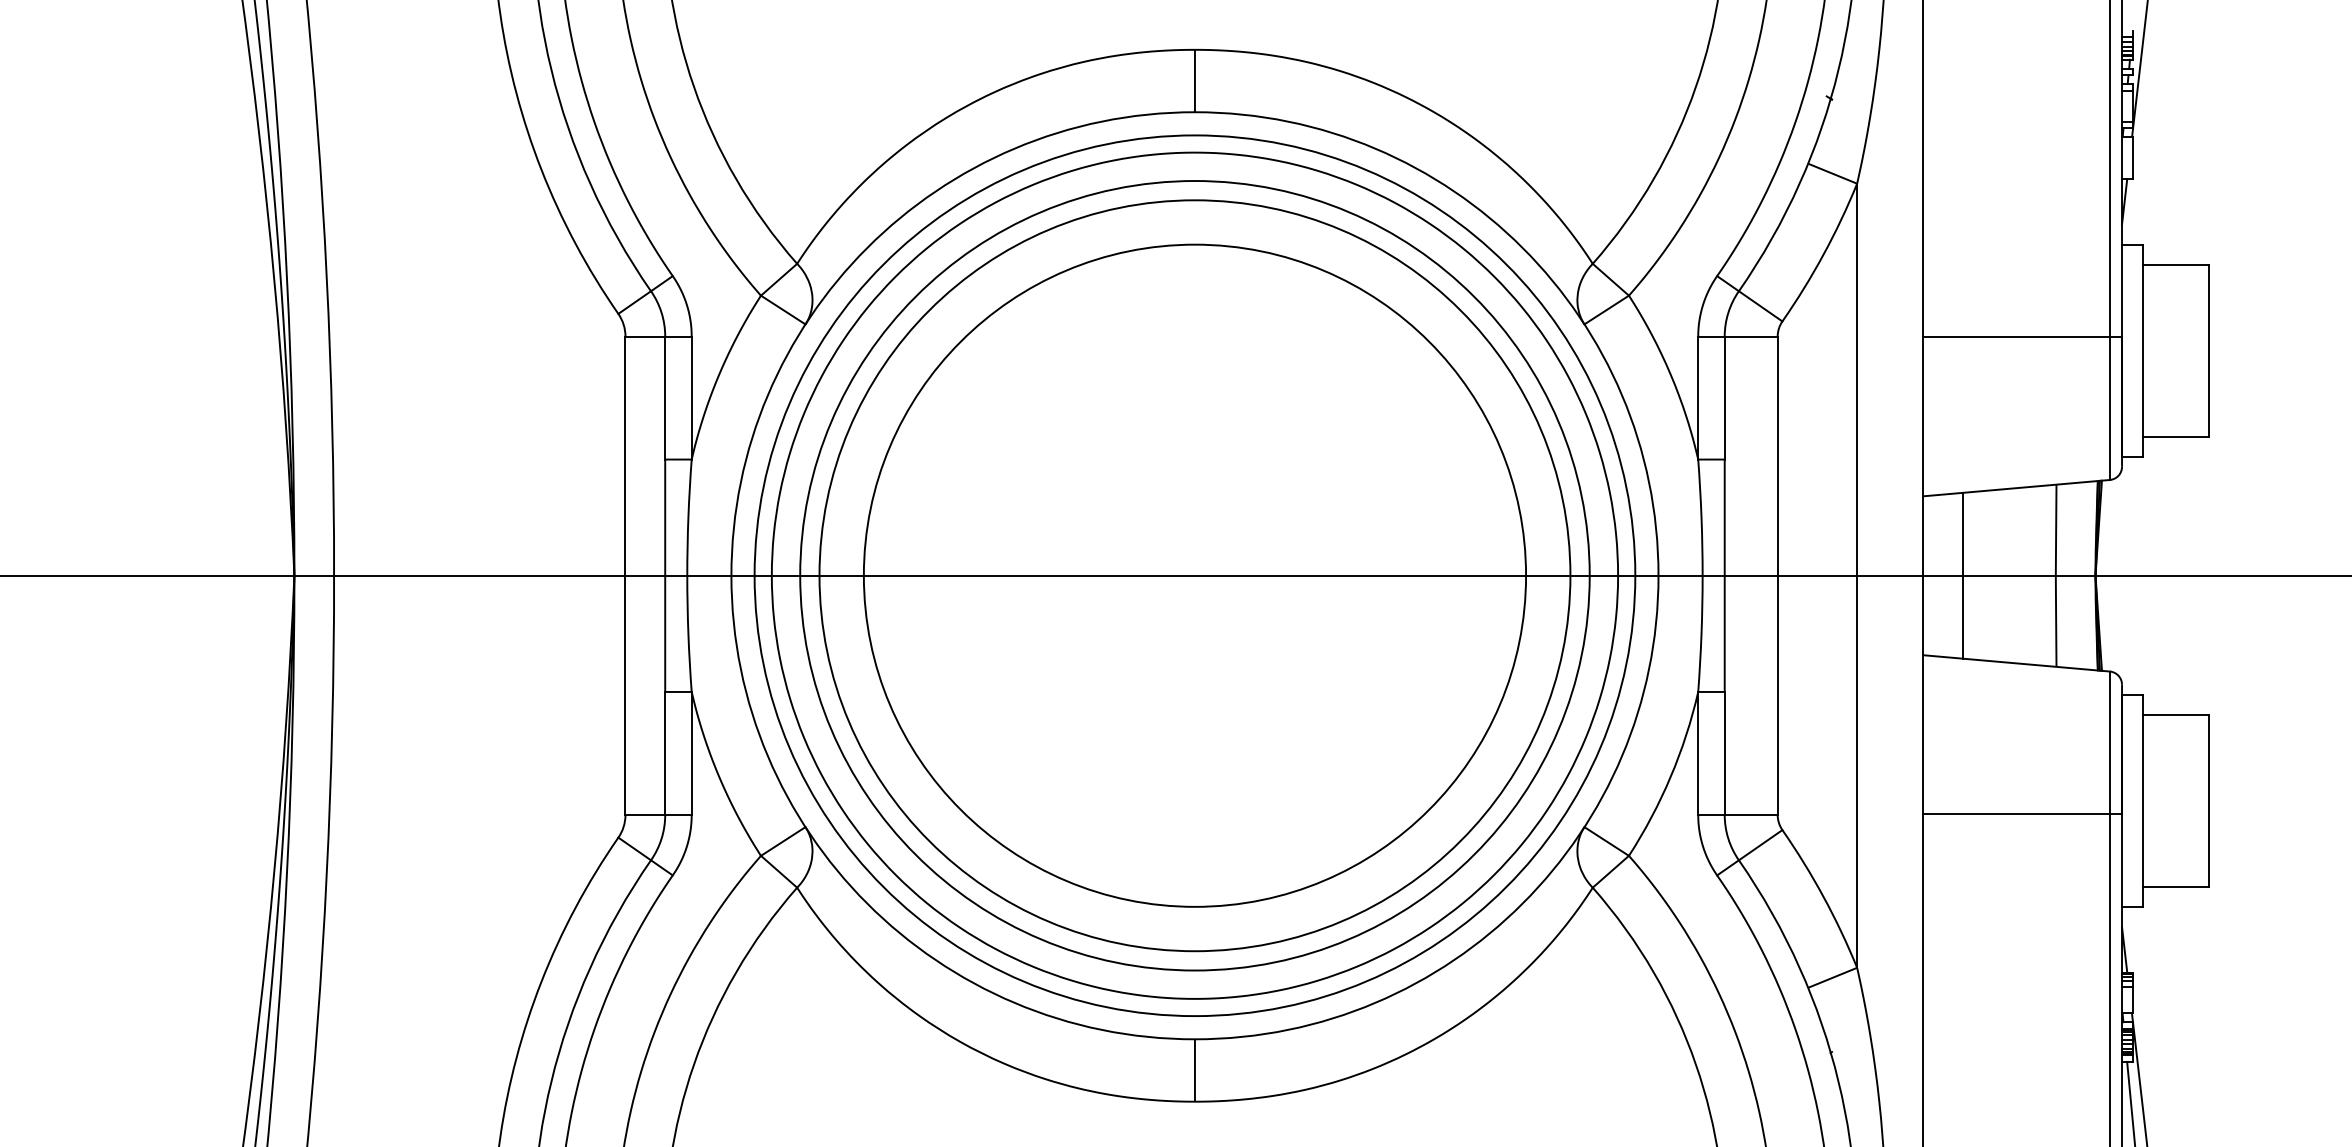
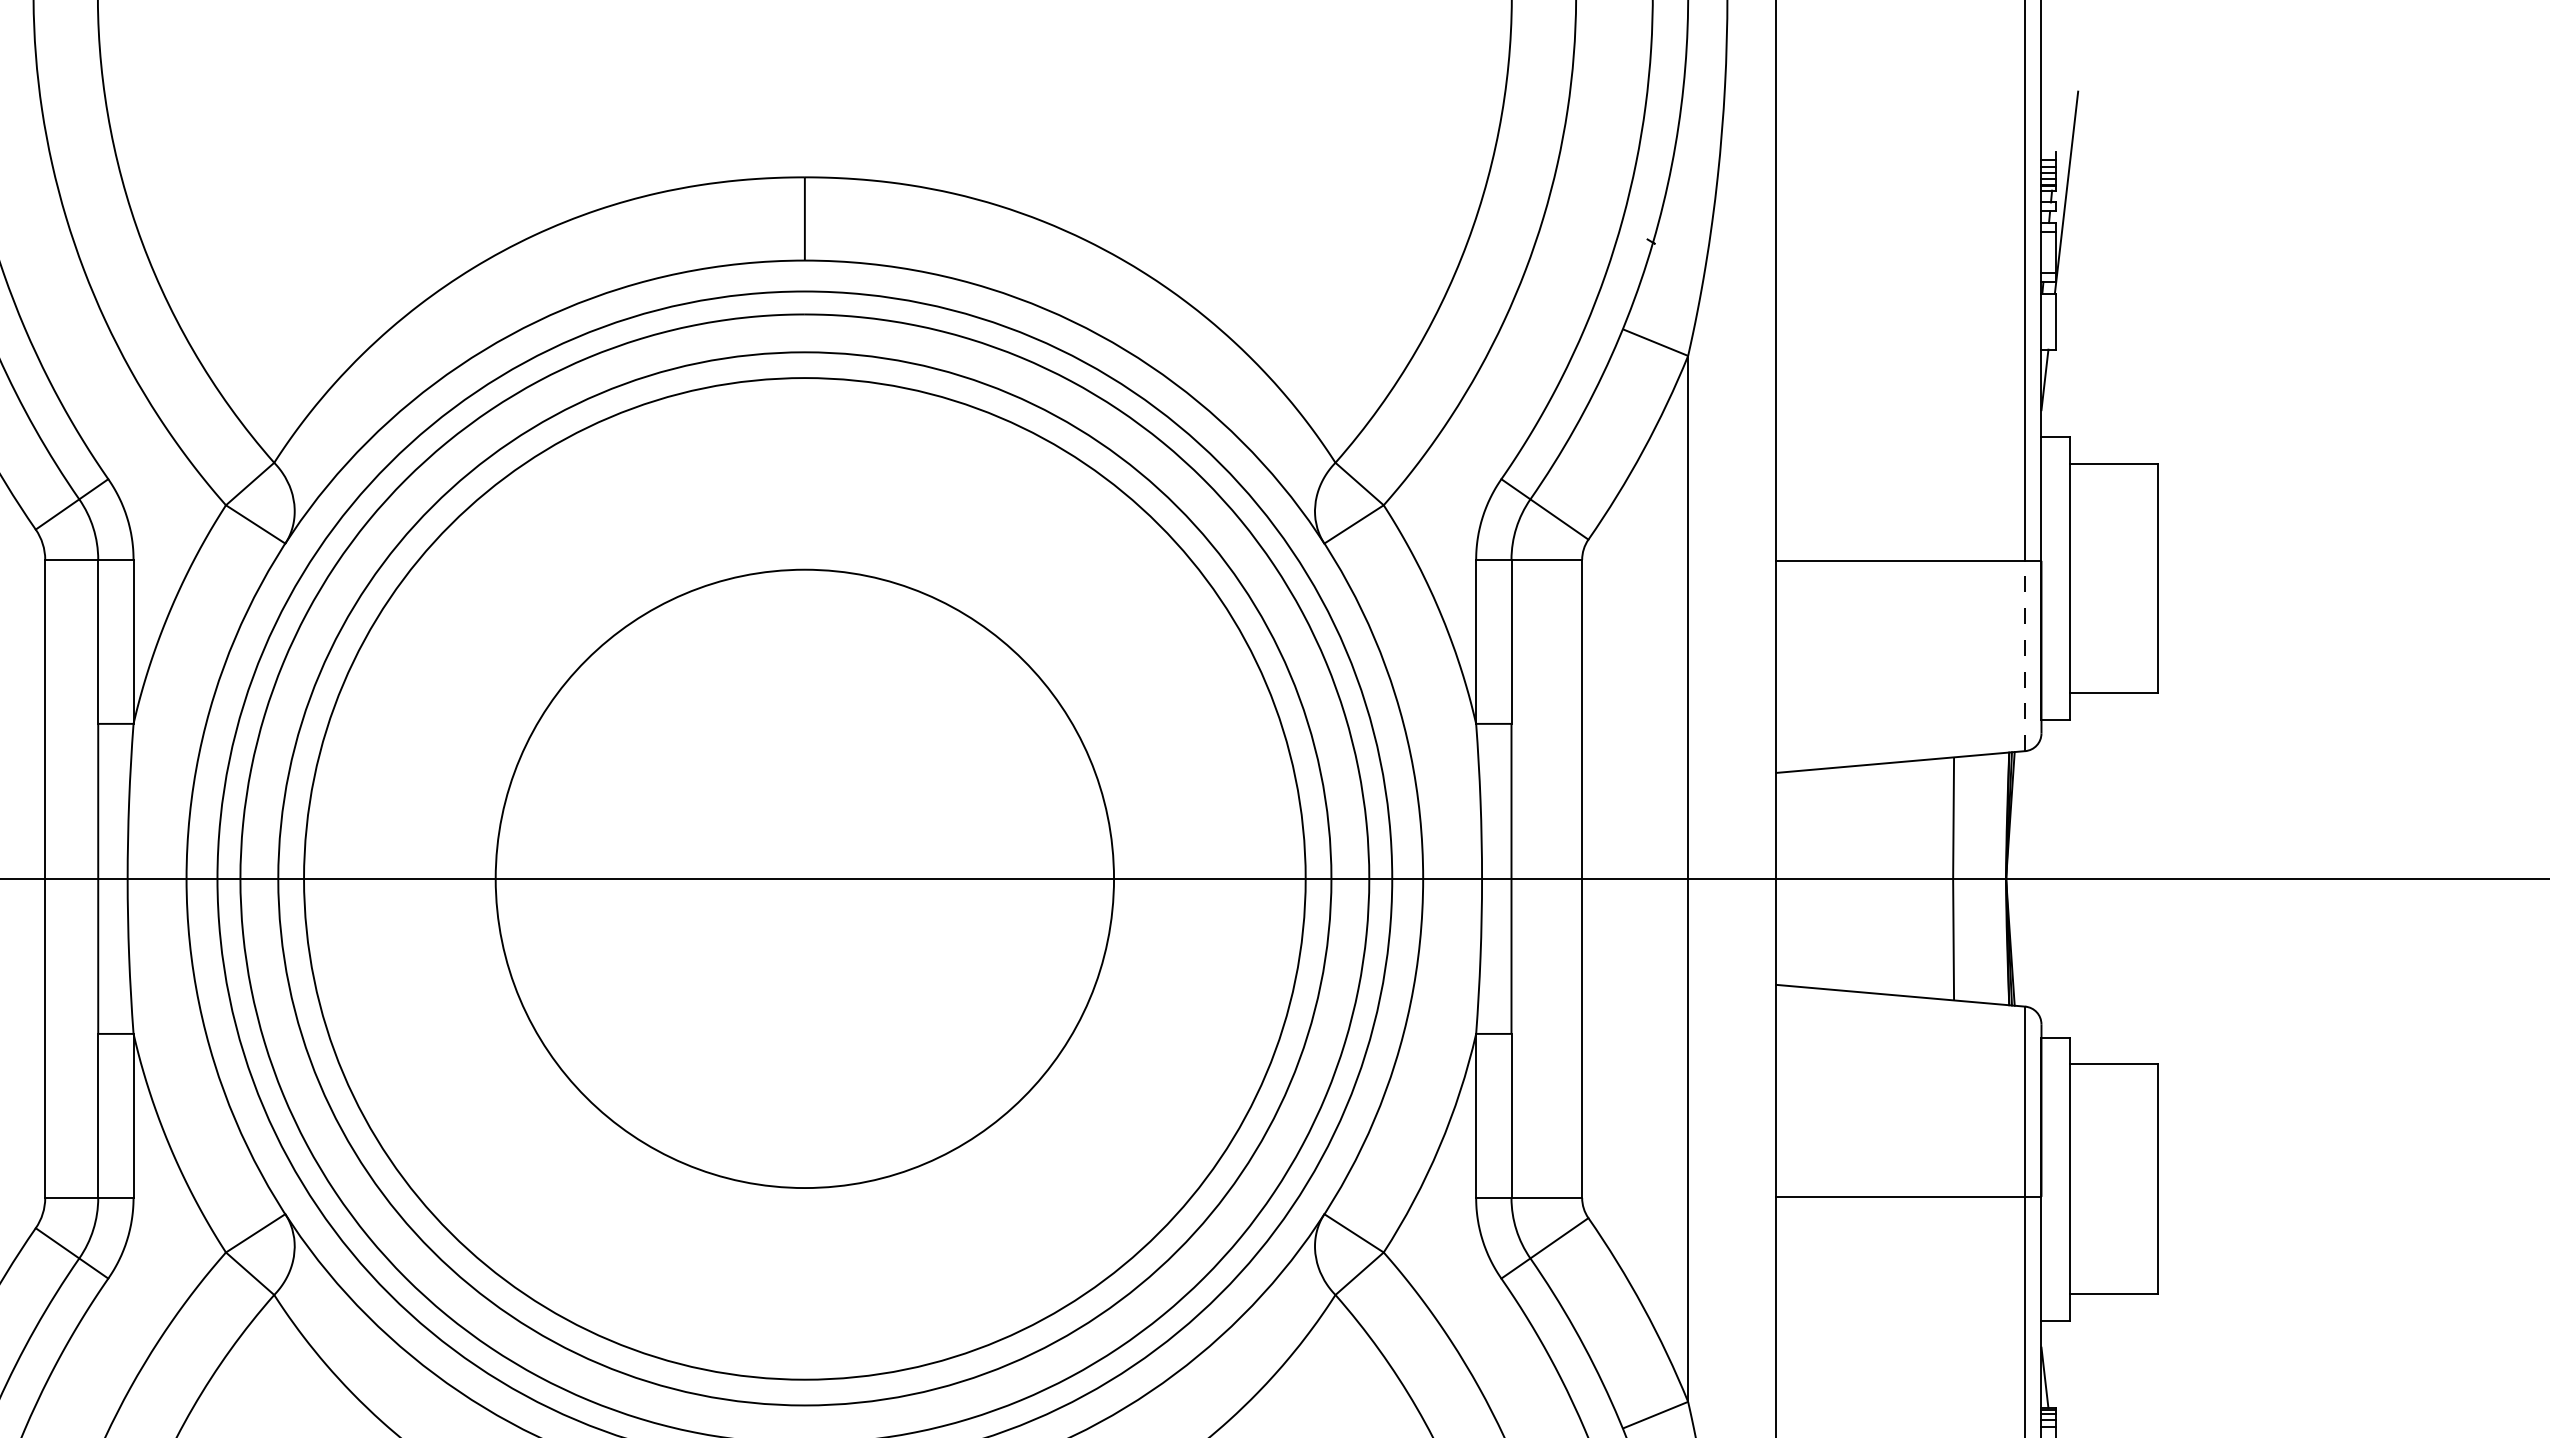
line: (2109, 408) -> (2024, 655), solid -> dashed
circle: (1194, 575) -> (804, 878), size x0.7
line: (1963, 575) -> (1830, 878), removed

